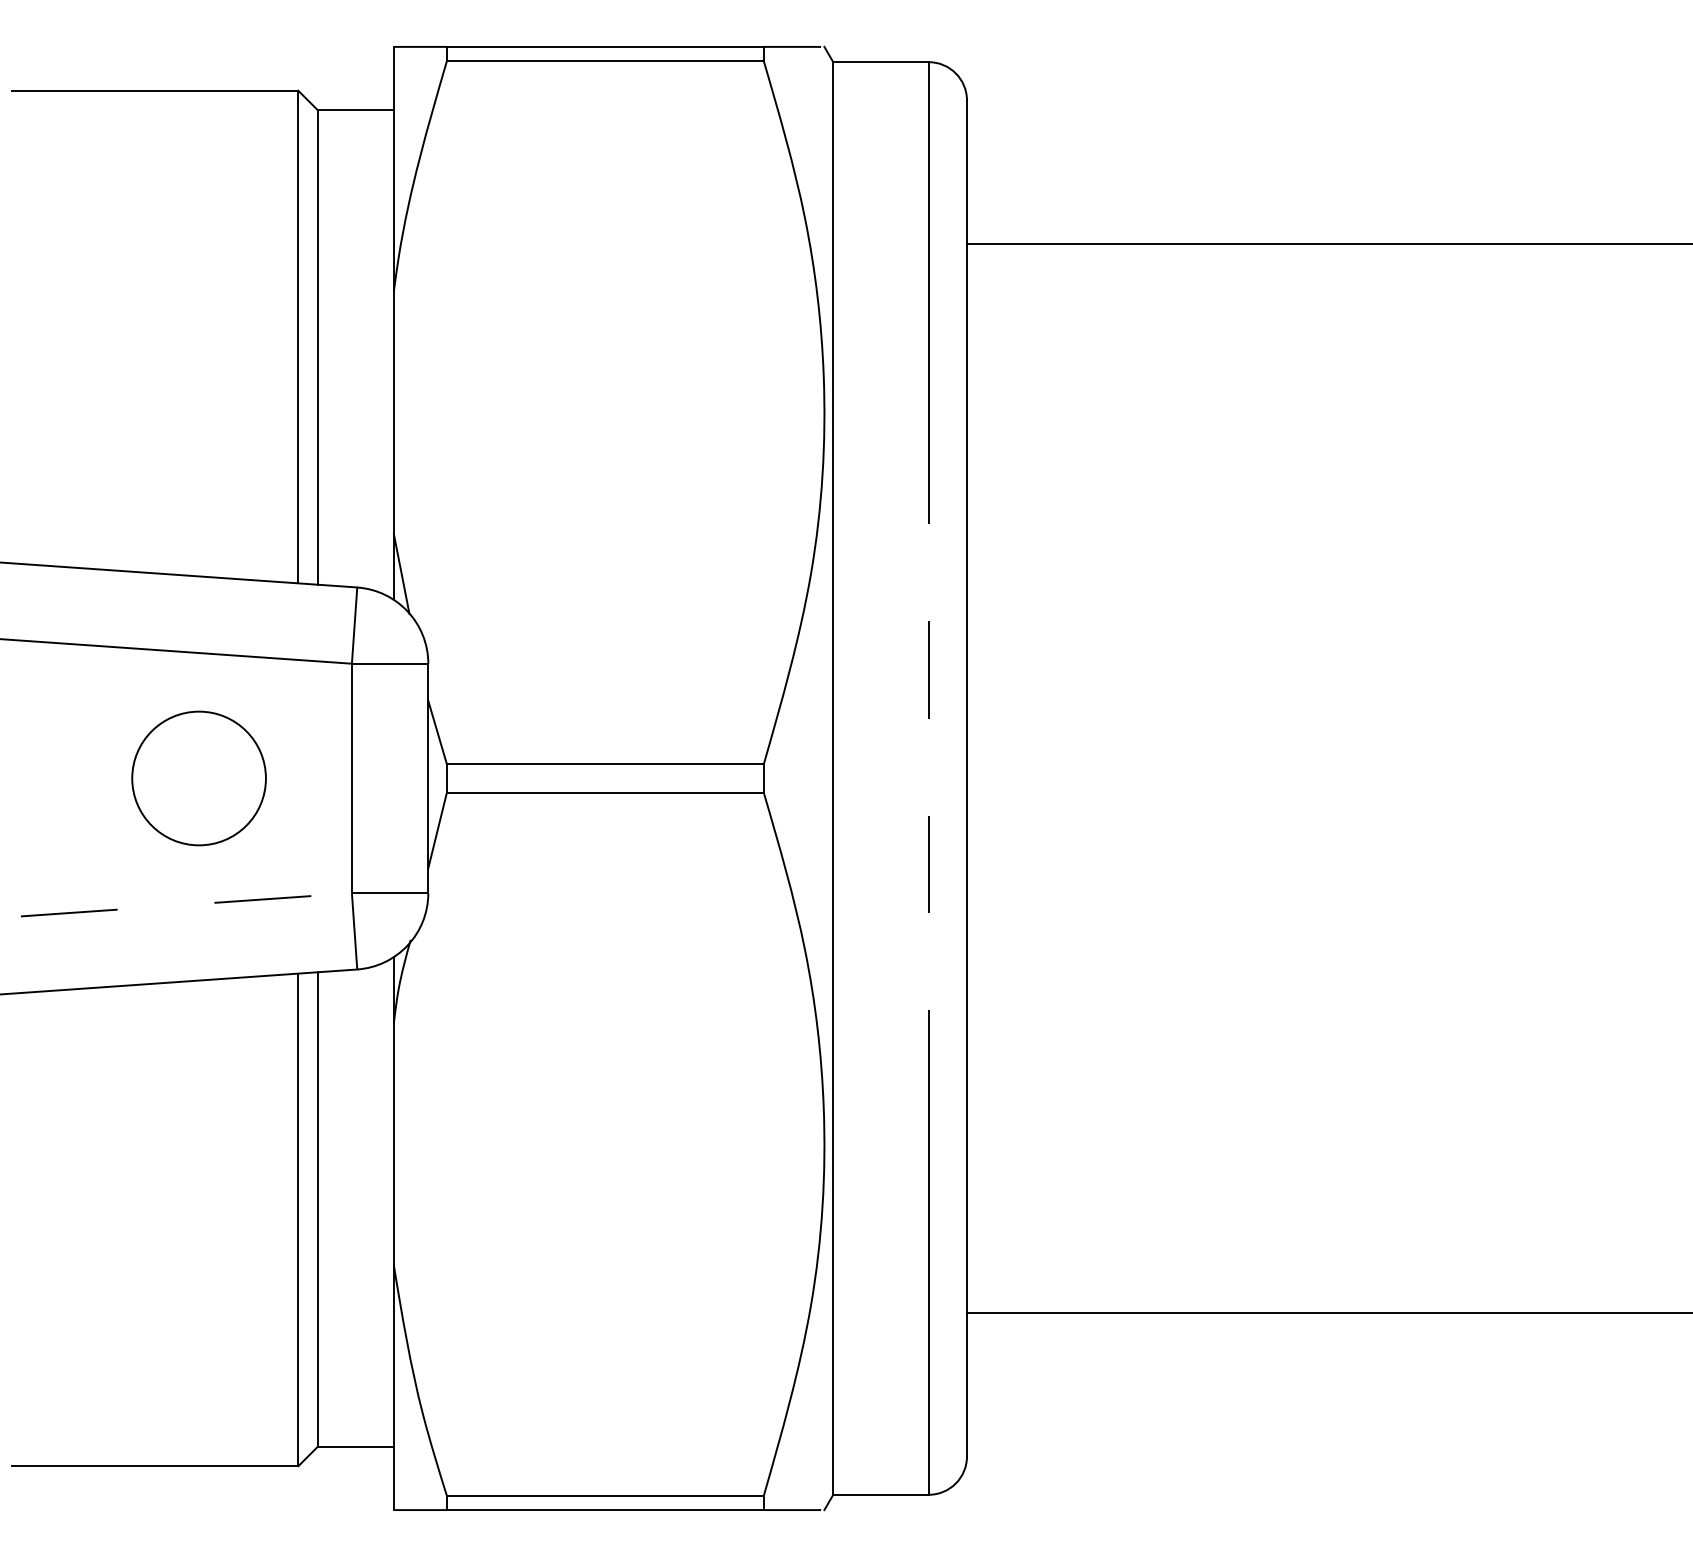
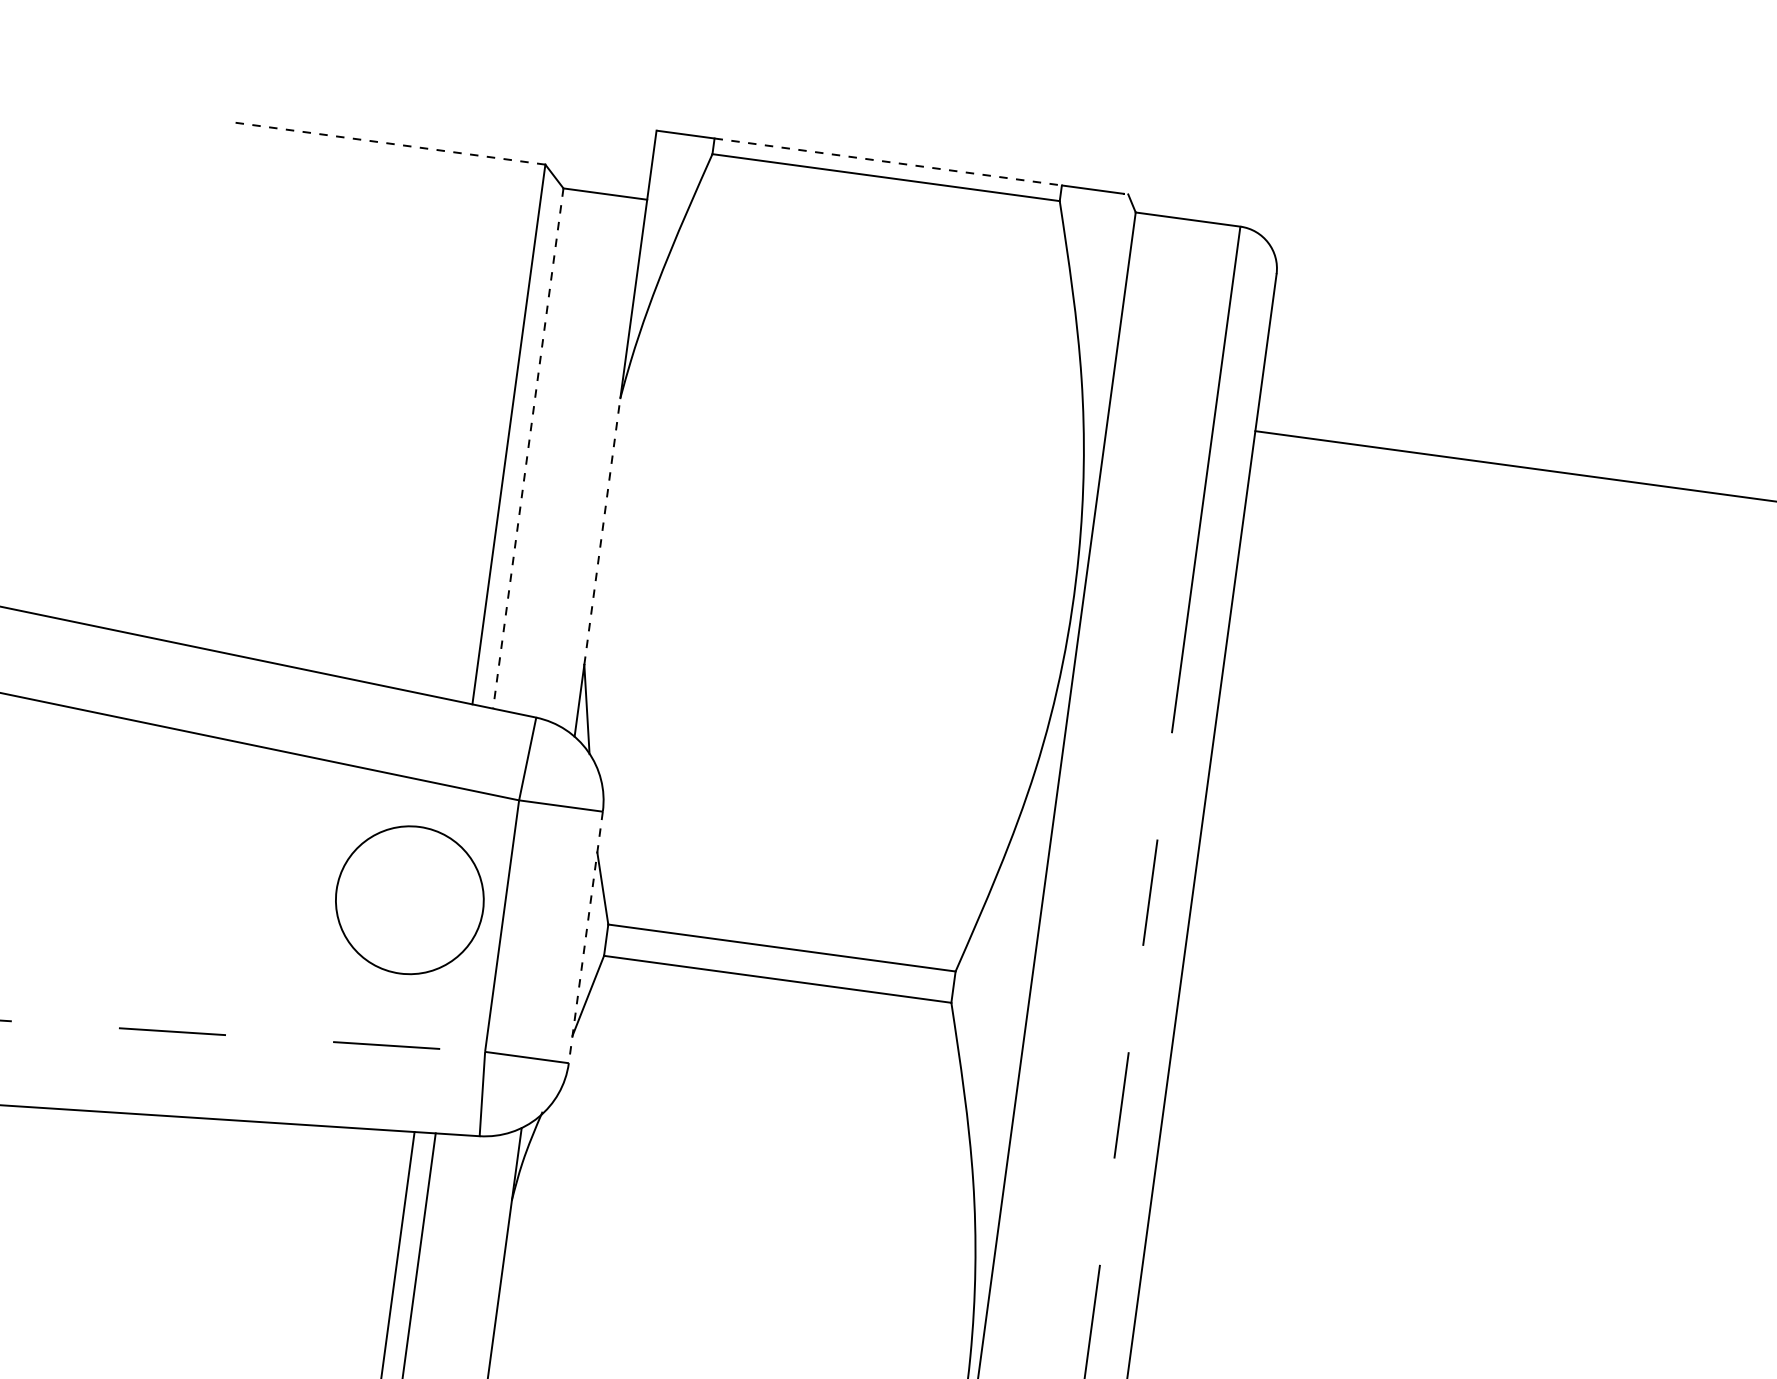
line: (605, 46) -> (888, 161), solid -> dashed
line: (154, 90) -> (387, 142), solid -> dashed
line: (317, 347) -> (528, 448), solid -> dashed
line: (393, 412) -> (601, 531), solid -> dashed
circle: (198, 778) -> (409, 900), moved
line: (428, 778) -> (586, 937), solid -> dashed

